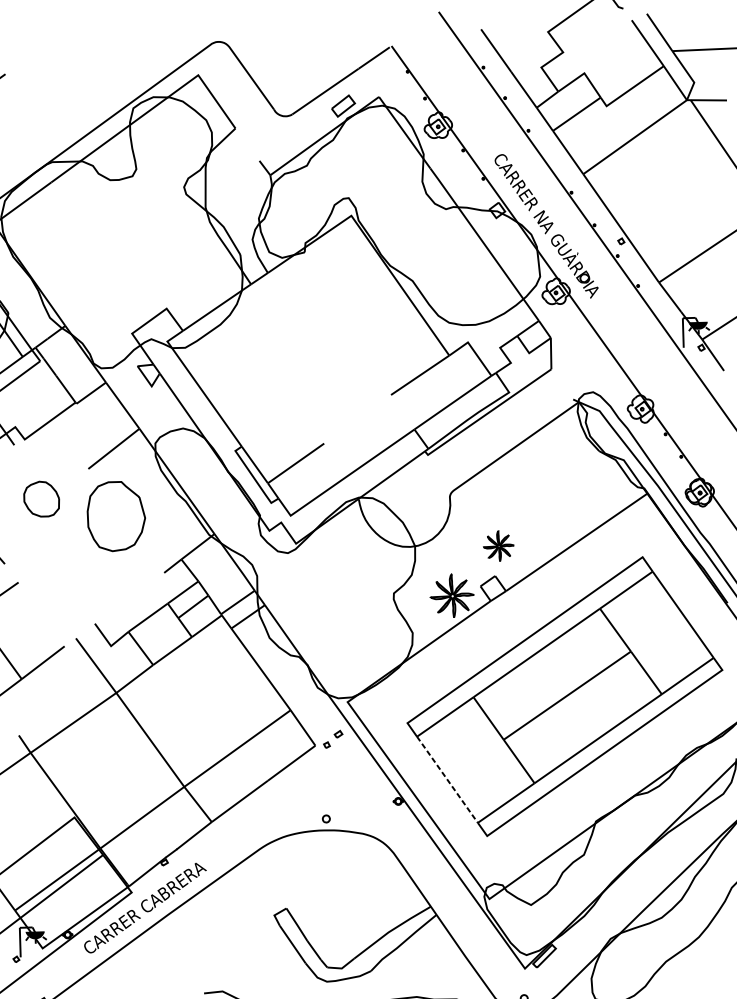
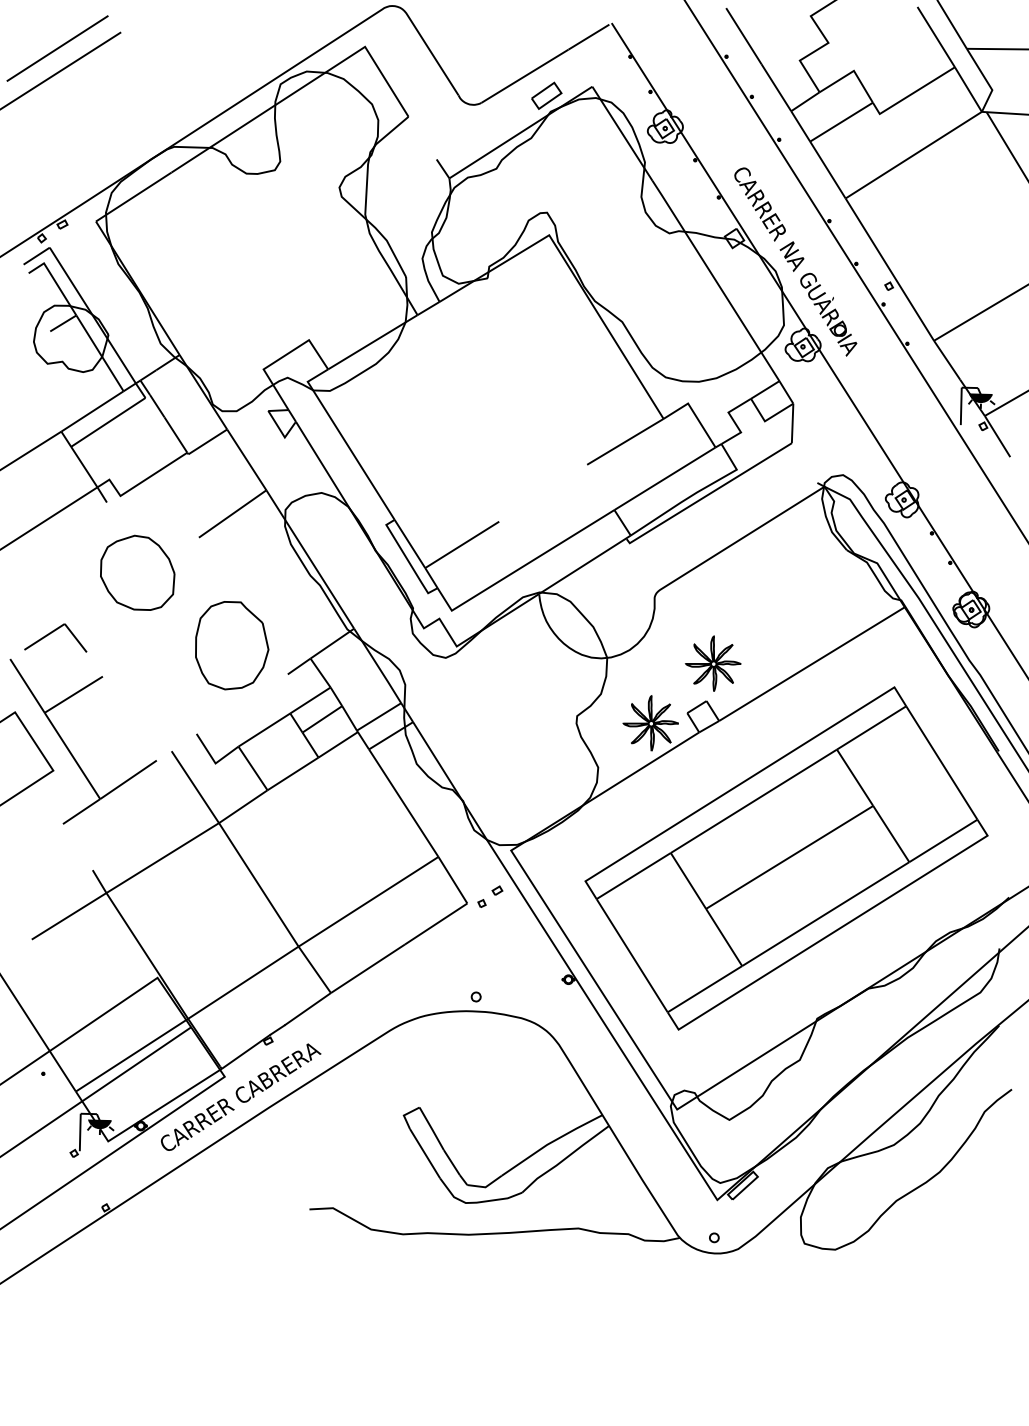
part: (41, 499) -> (137, 572), size x1.67
part: (116, 516) -> (232, 645), moved
part: (498, 546) -> (712, 663), size x1.43
line: (447, 779) -> (632, 955), dashed -> solid

